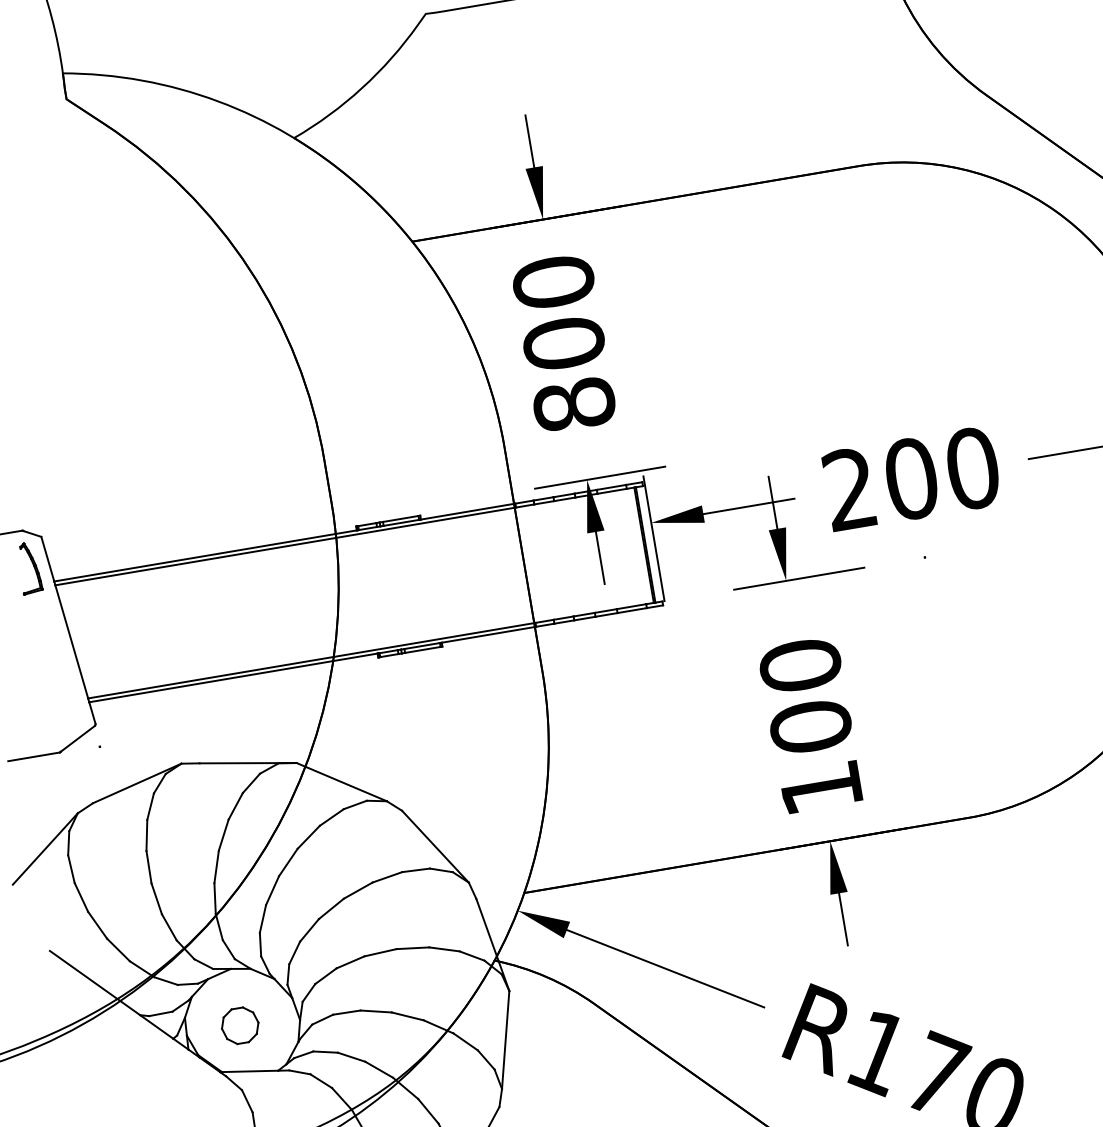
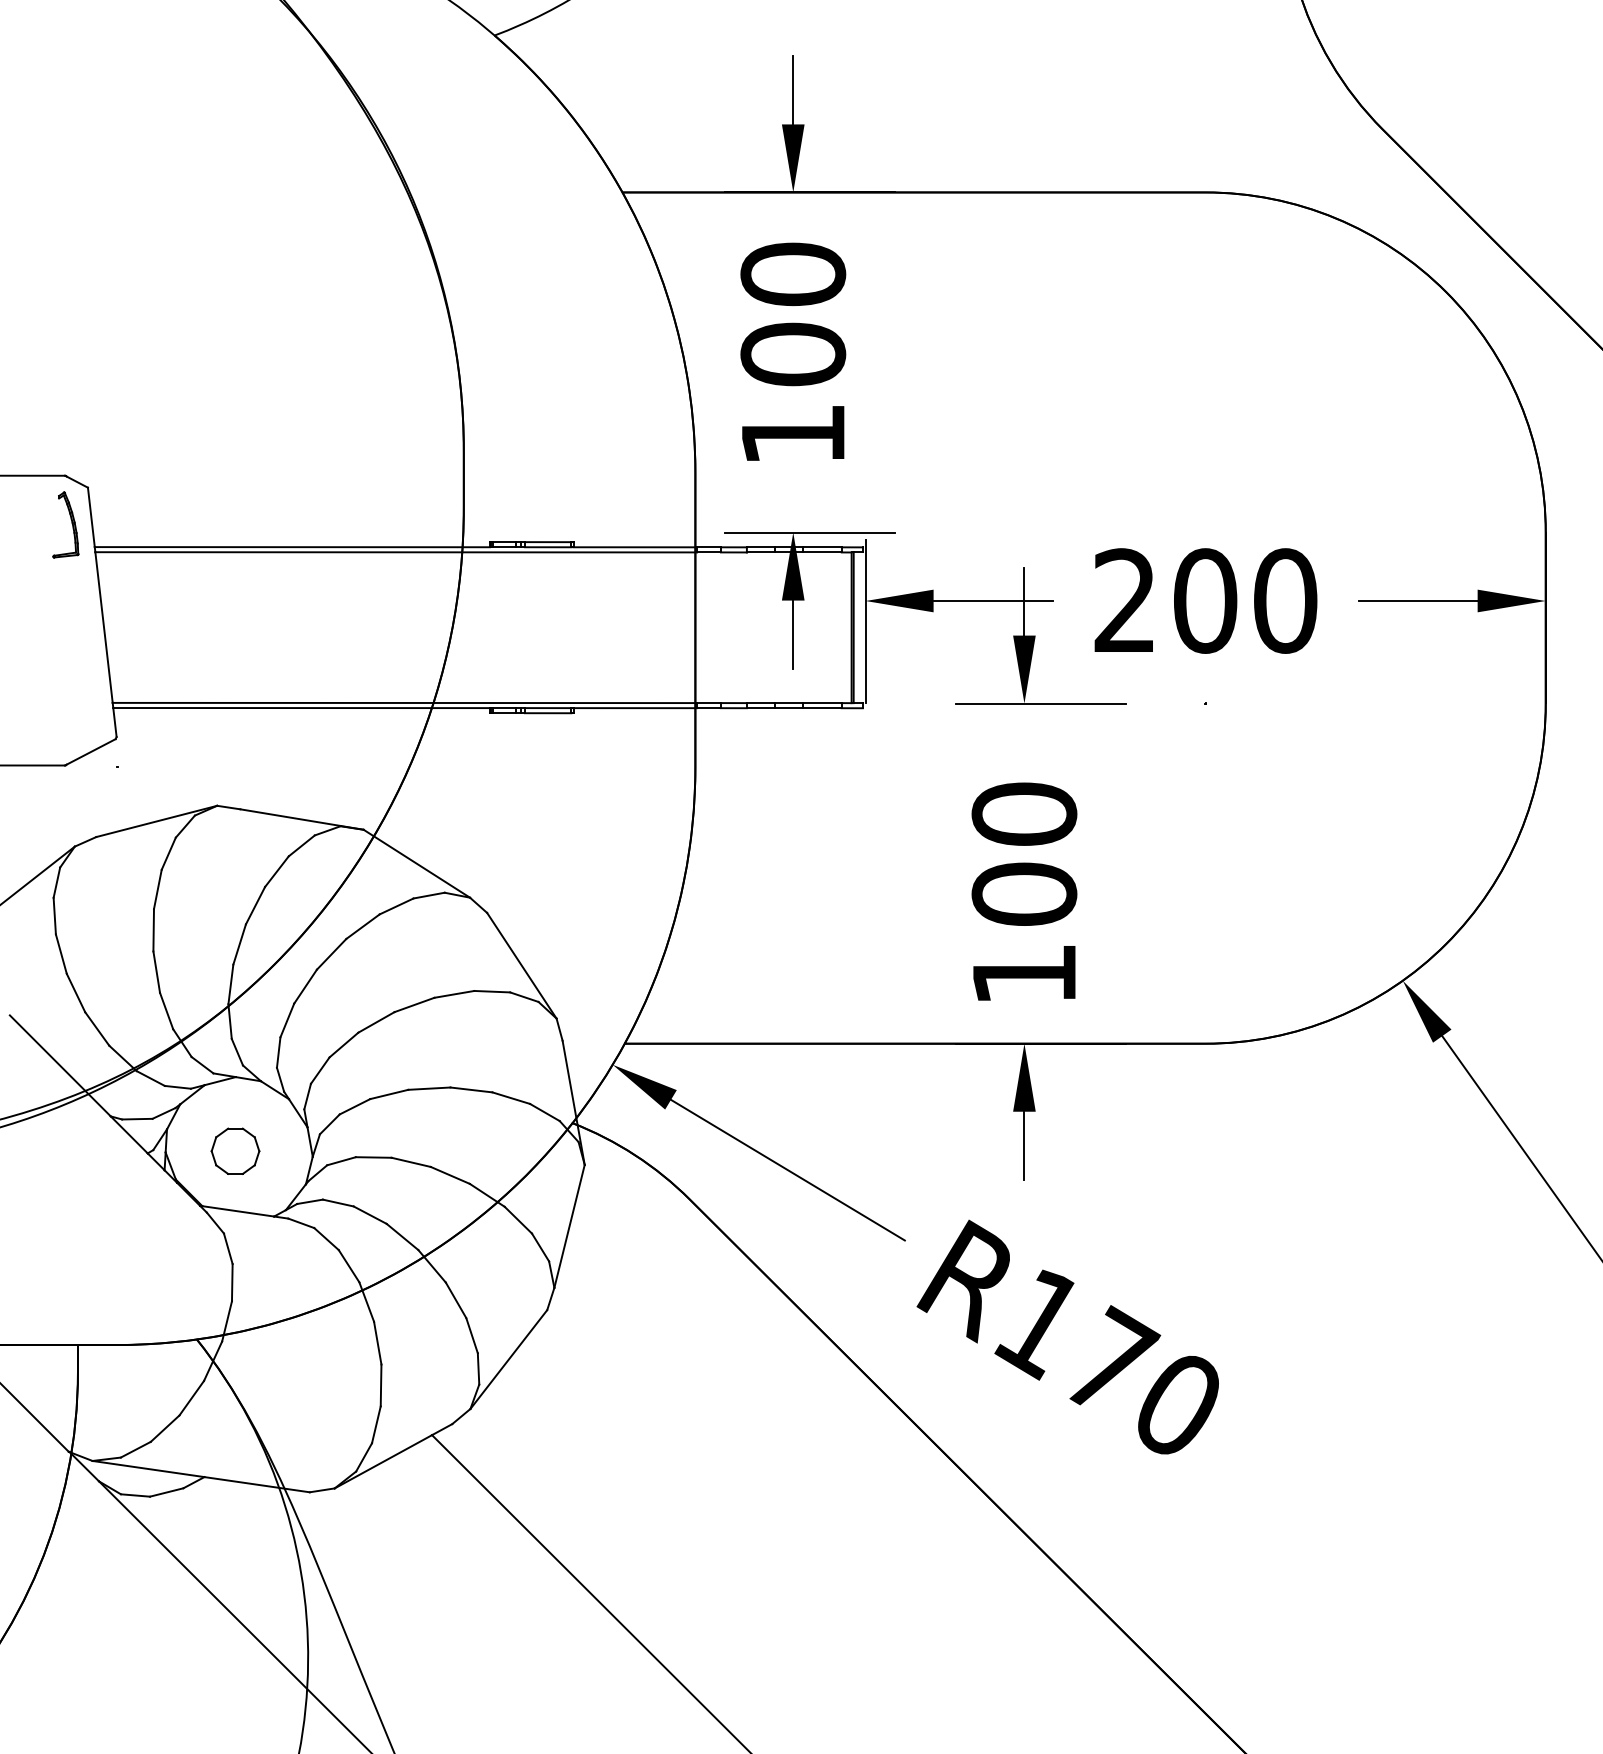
text: (574, 404) -> (793, 434), 800 -> 100

